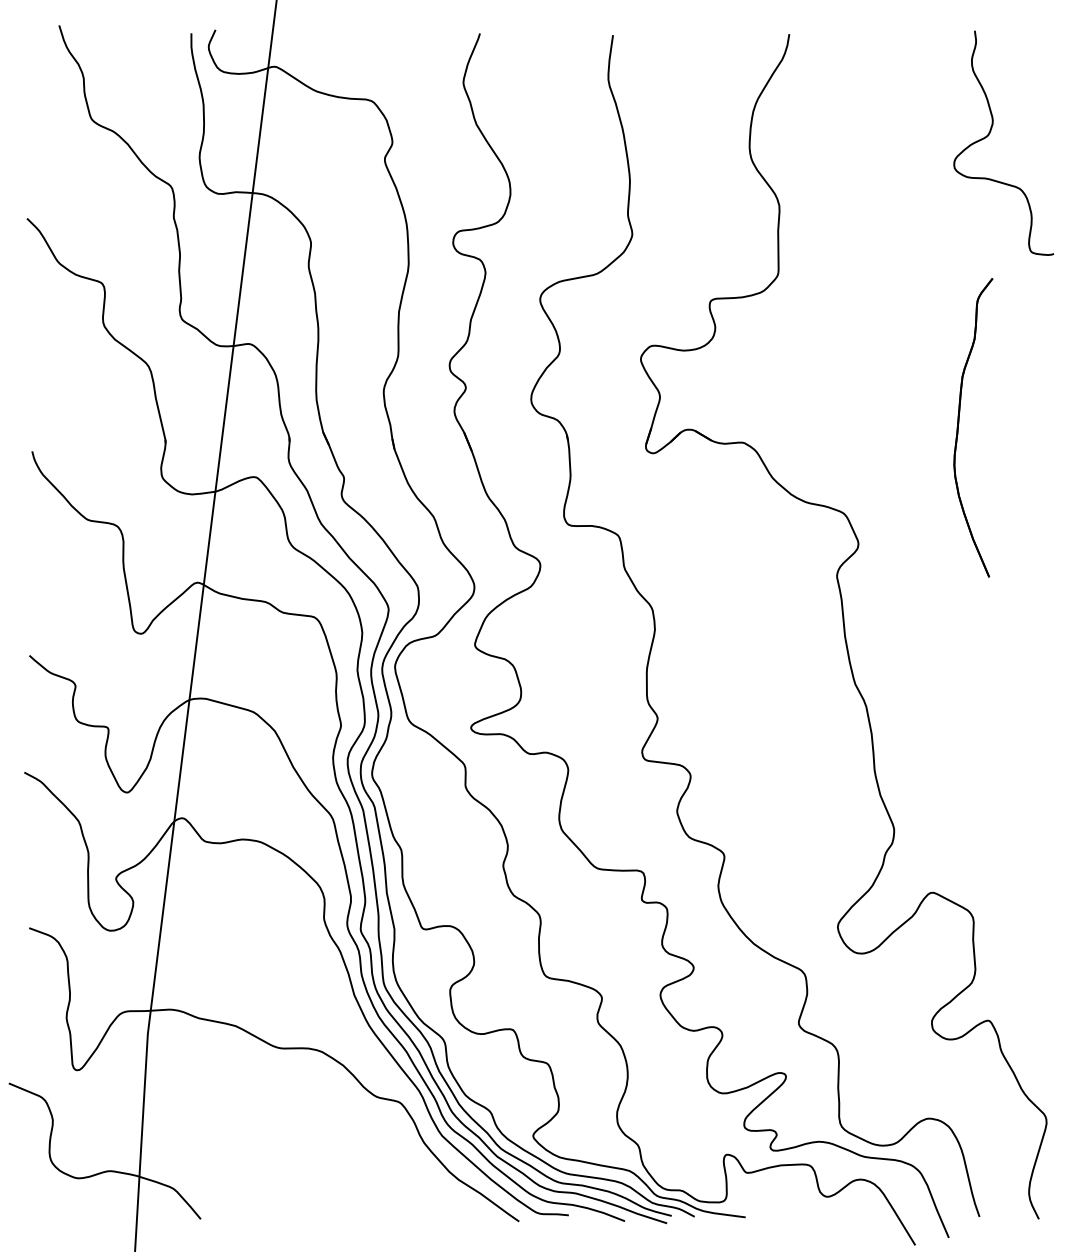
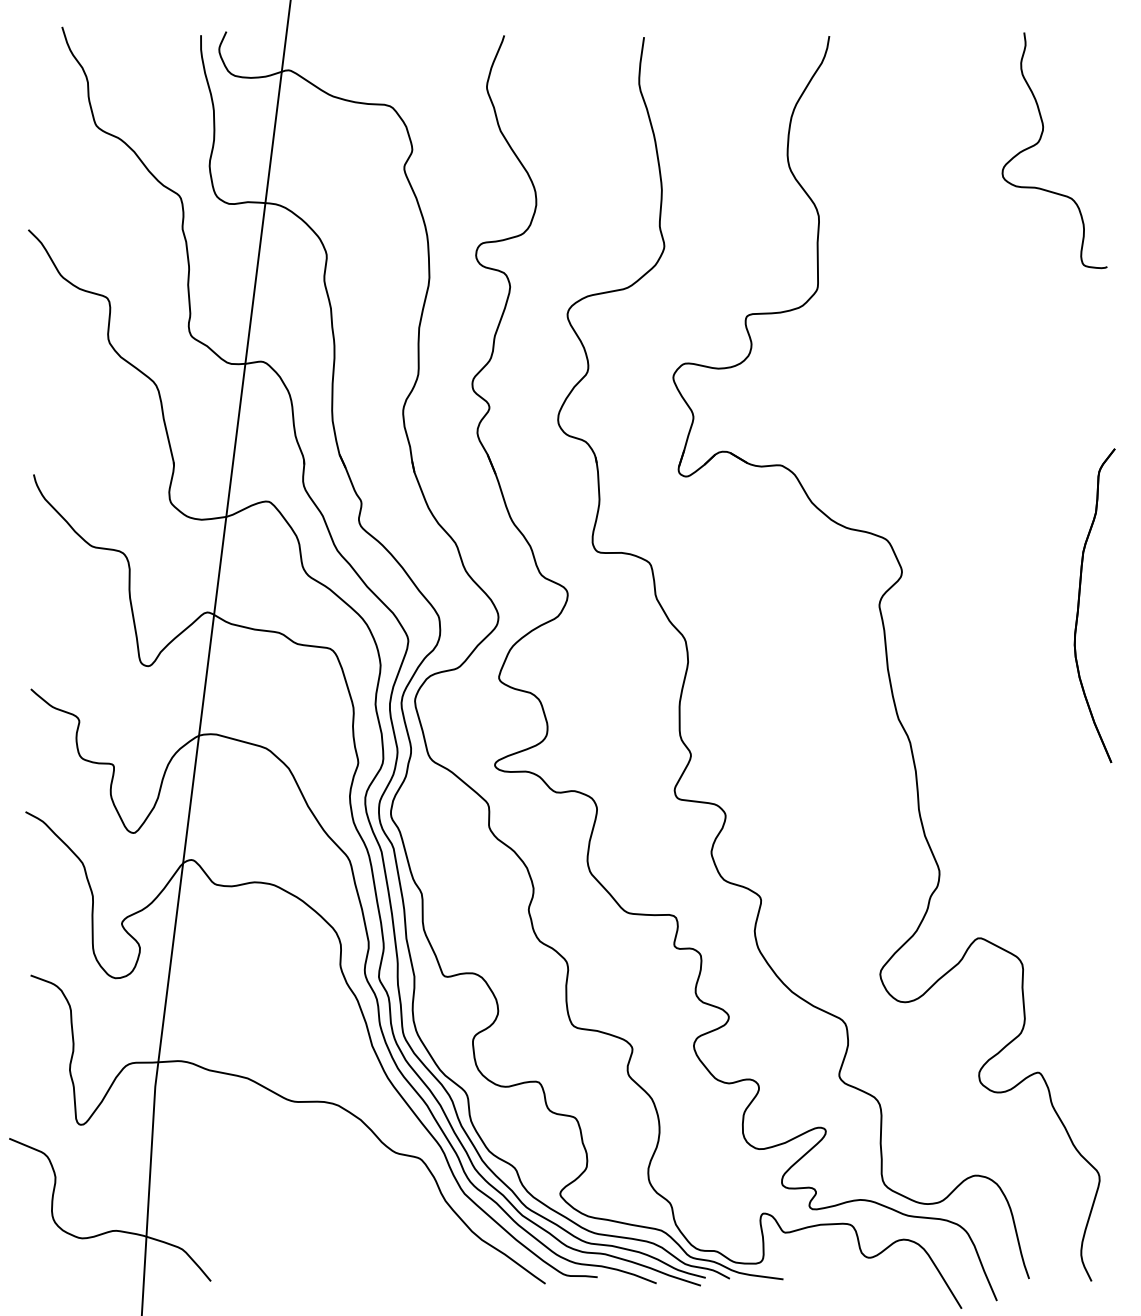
part: (958, 427) -> (1079, 605), moved

